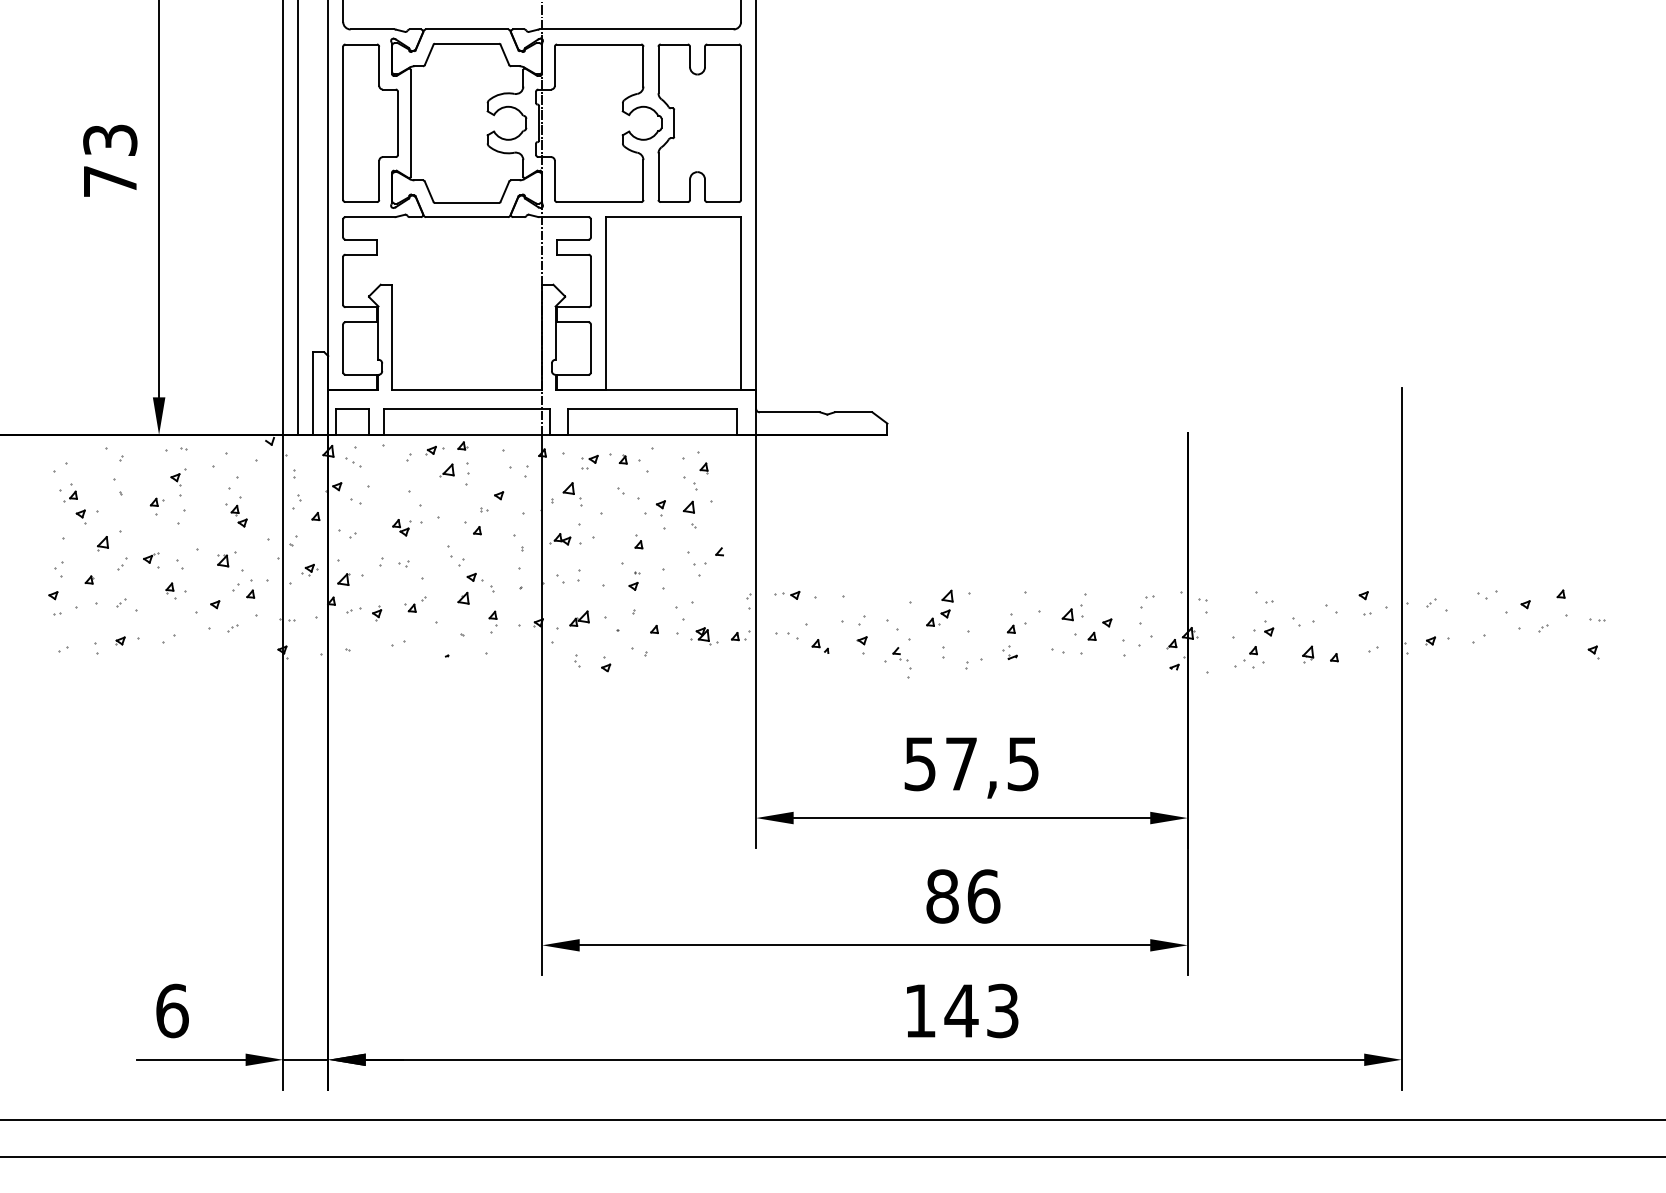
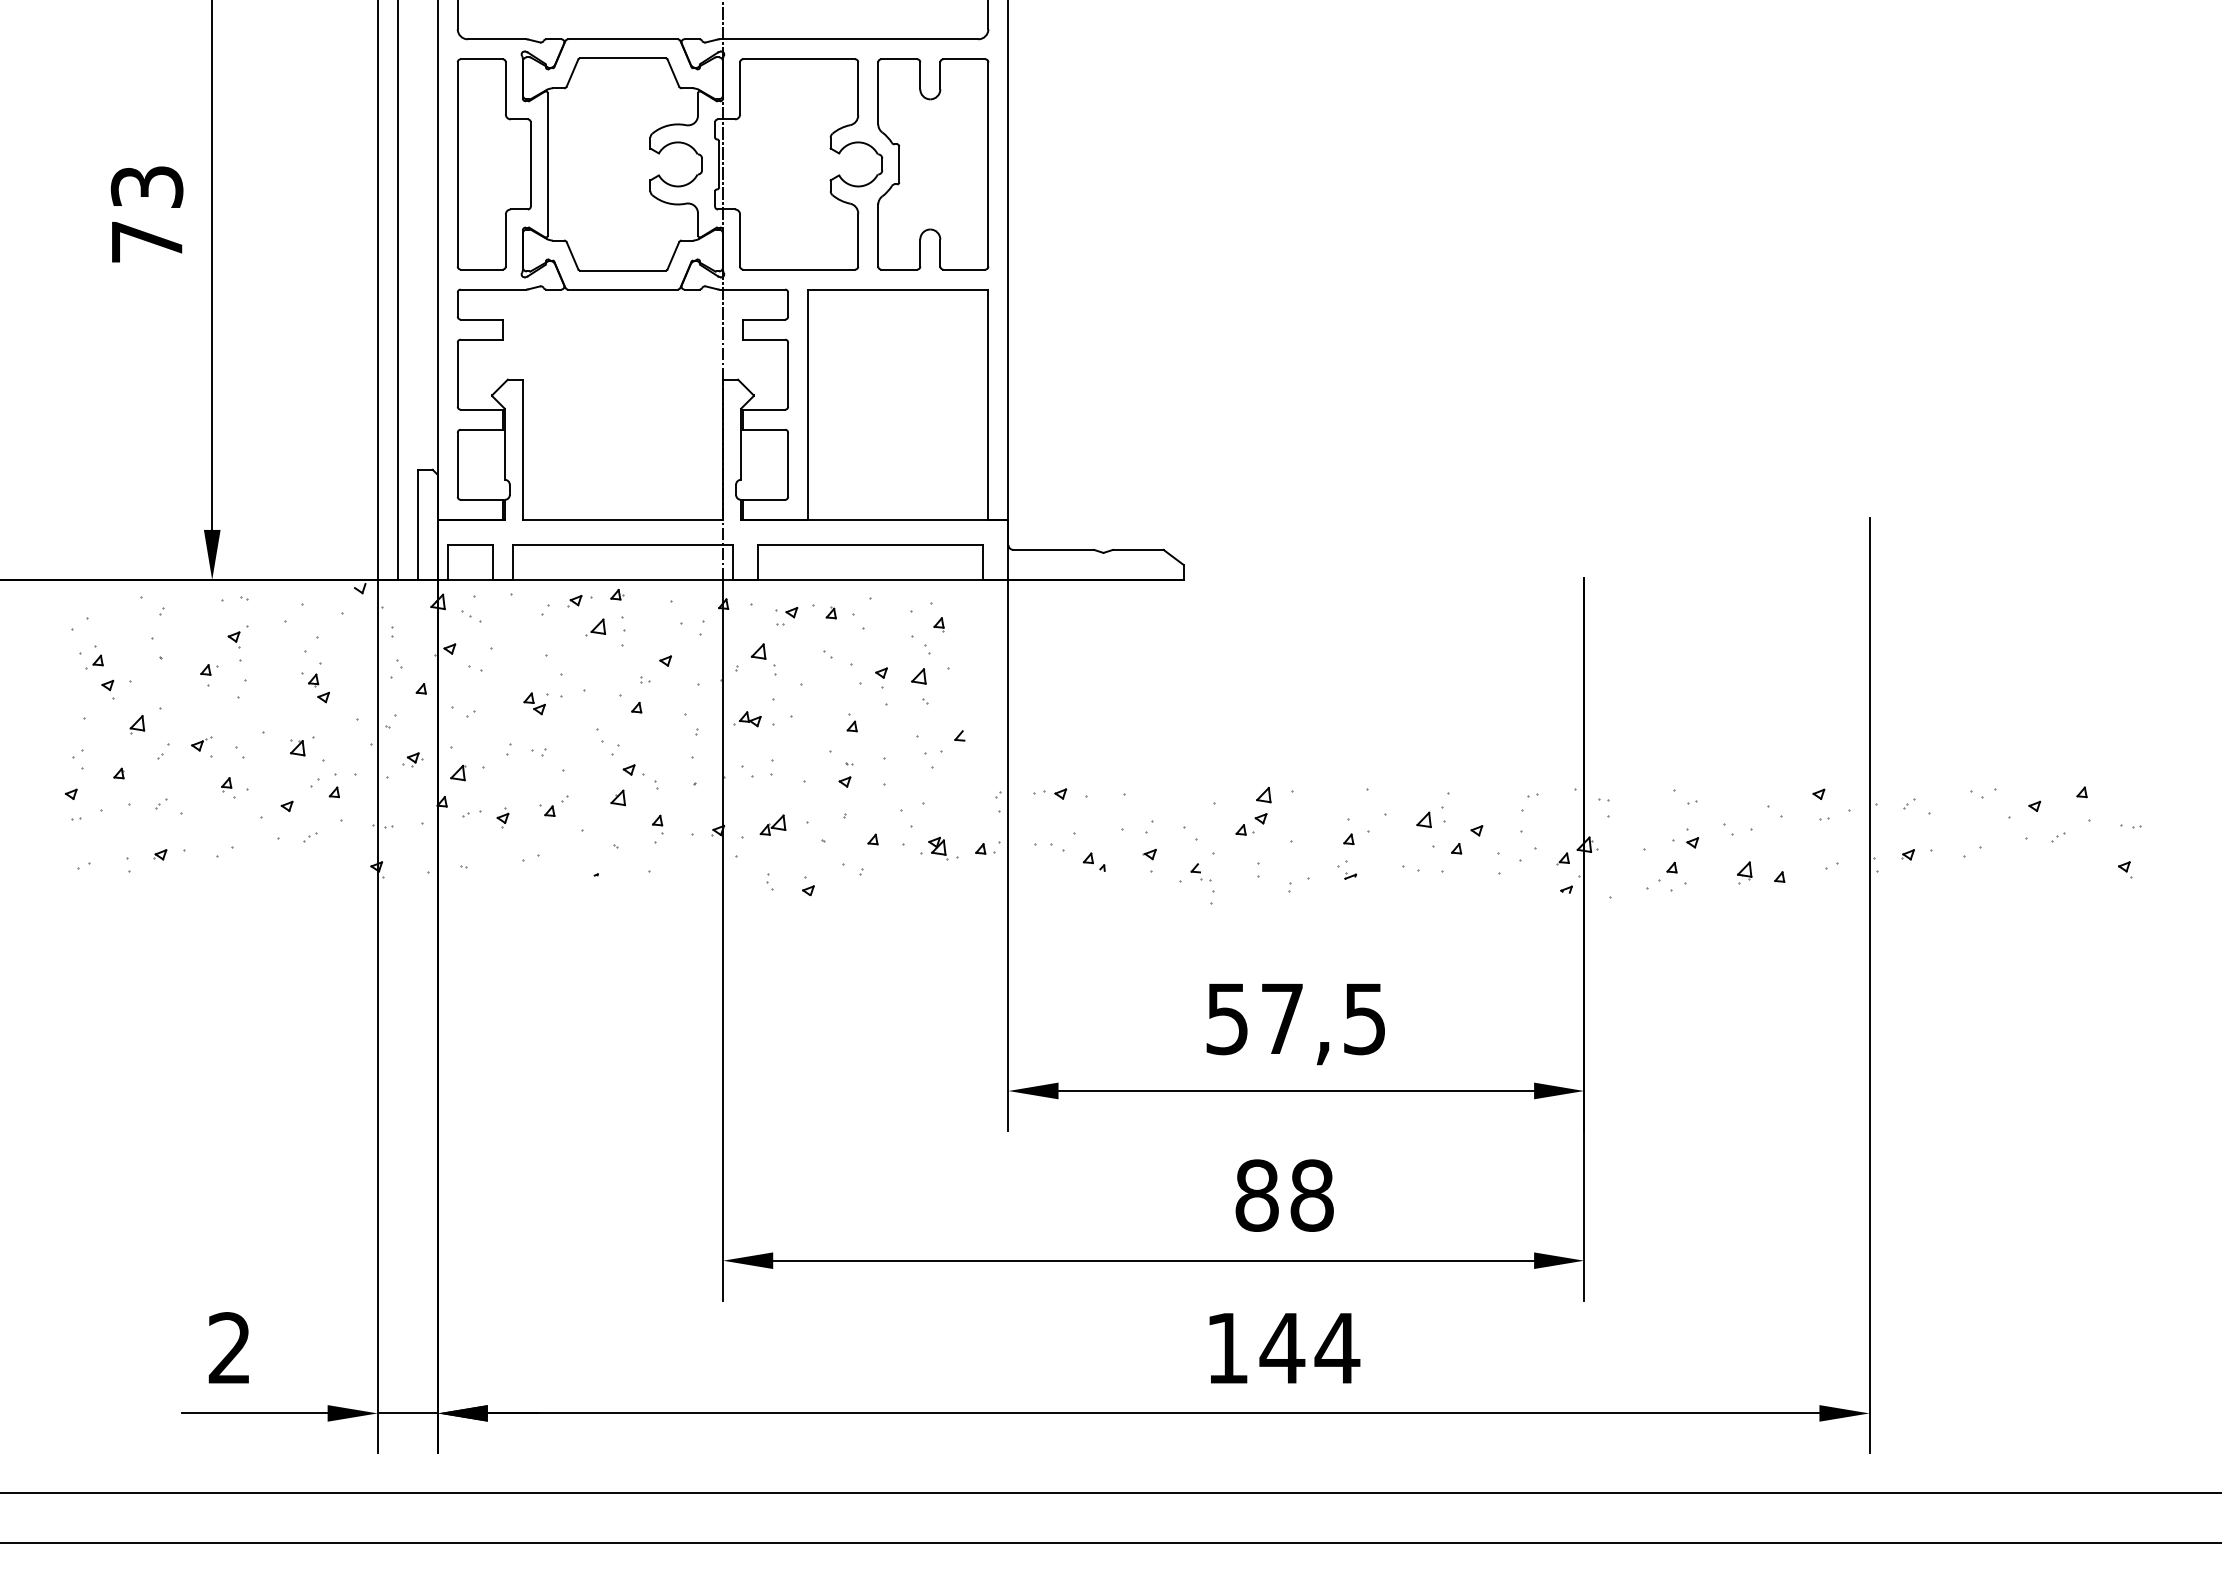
text: (984, 896) -> (1312, 1195), 86 -> 88
text: (172, 1011) -> (230, 1348), 6 -> 2
text: (1002, 1011) -> (1337, 1348), 143 -> 144

